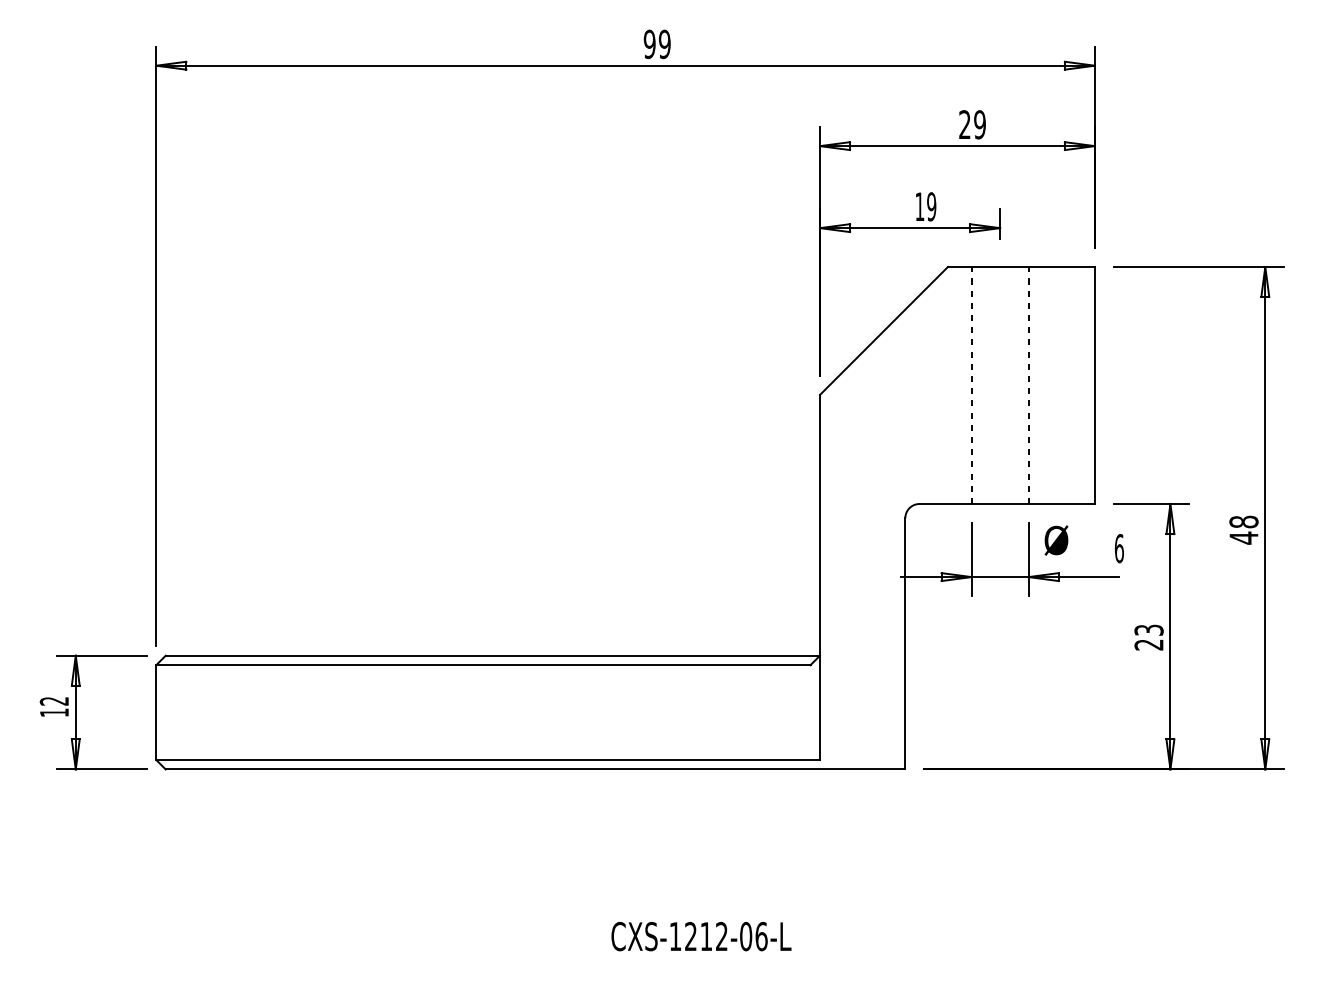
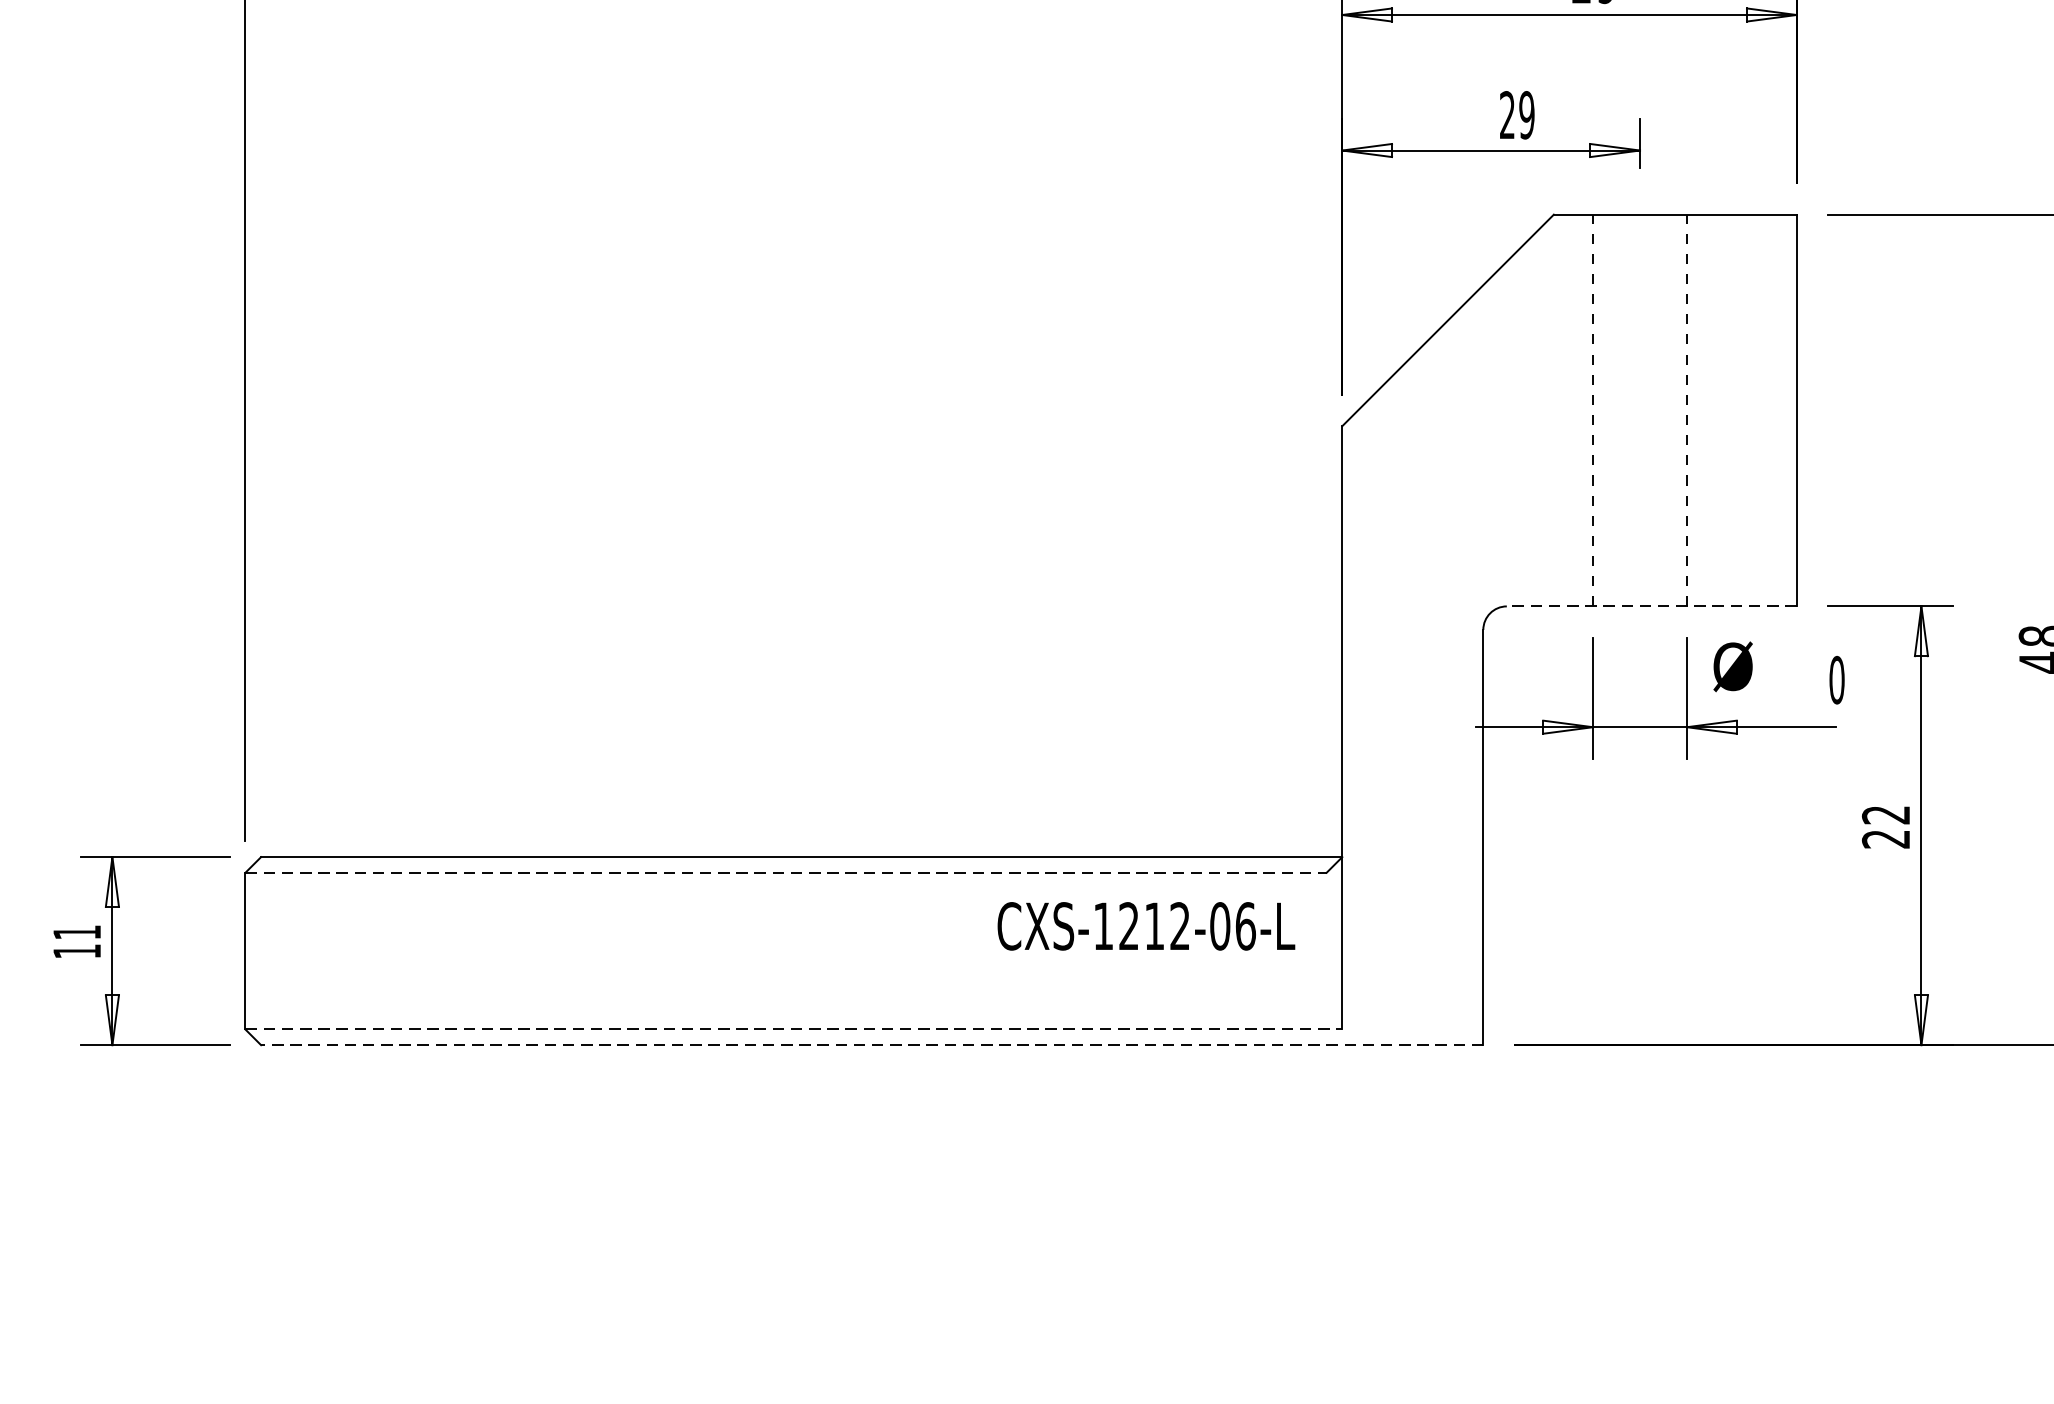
text: (919, 206) -> (1506, 114), 19 -> 29
line: (1007, 504) -> (1652, 607), solid -> dashed
text: (1118, 548) -> (1835, 679), 6 -> 0
text: (1148, 629) -> (1885, 813), 23 -> 22
line: (483, 665) -> (786, 873), solid -> dashed
text: (53, 701) -> (75, 932), 12 -> 11
line: (488, 760) -> (794, 1030), solid -> dashed
line: (535, 769) -> (872, 1045), solid -> dashed
text: (701, 936) -> (1146, 926), moved

